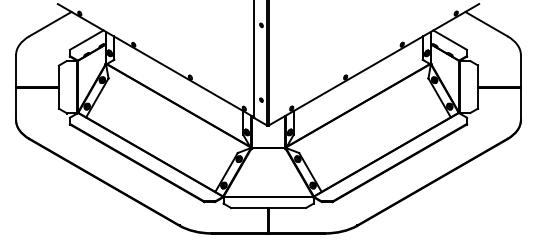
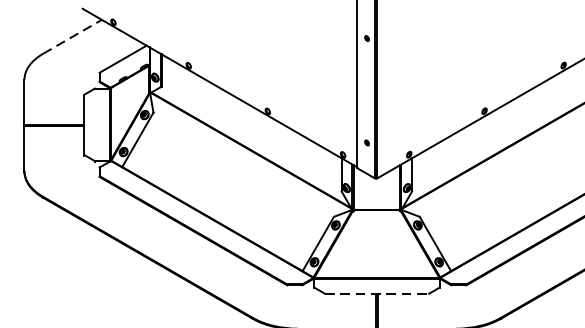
line: (50, 23) -> (72, 35), solid -> dashed
line: (269, 208) -> (378, 294), solid -> dashed

